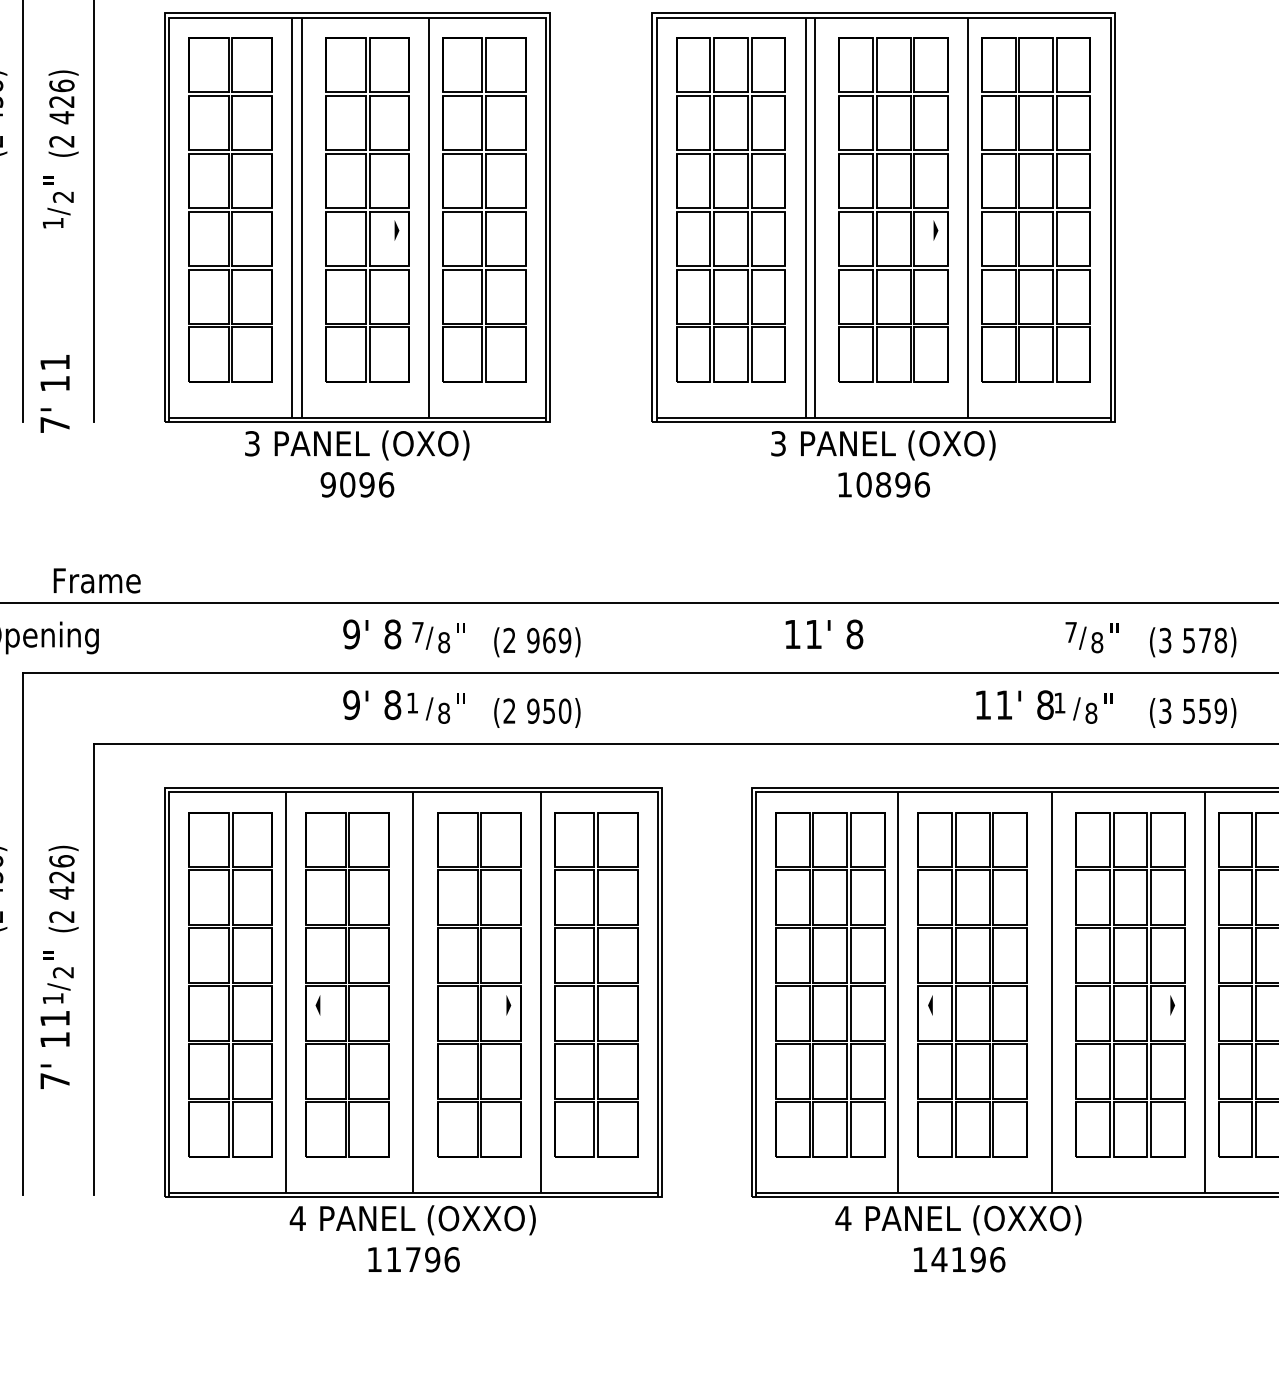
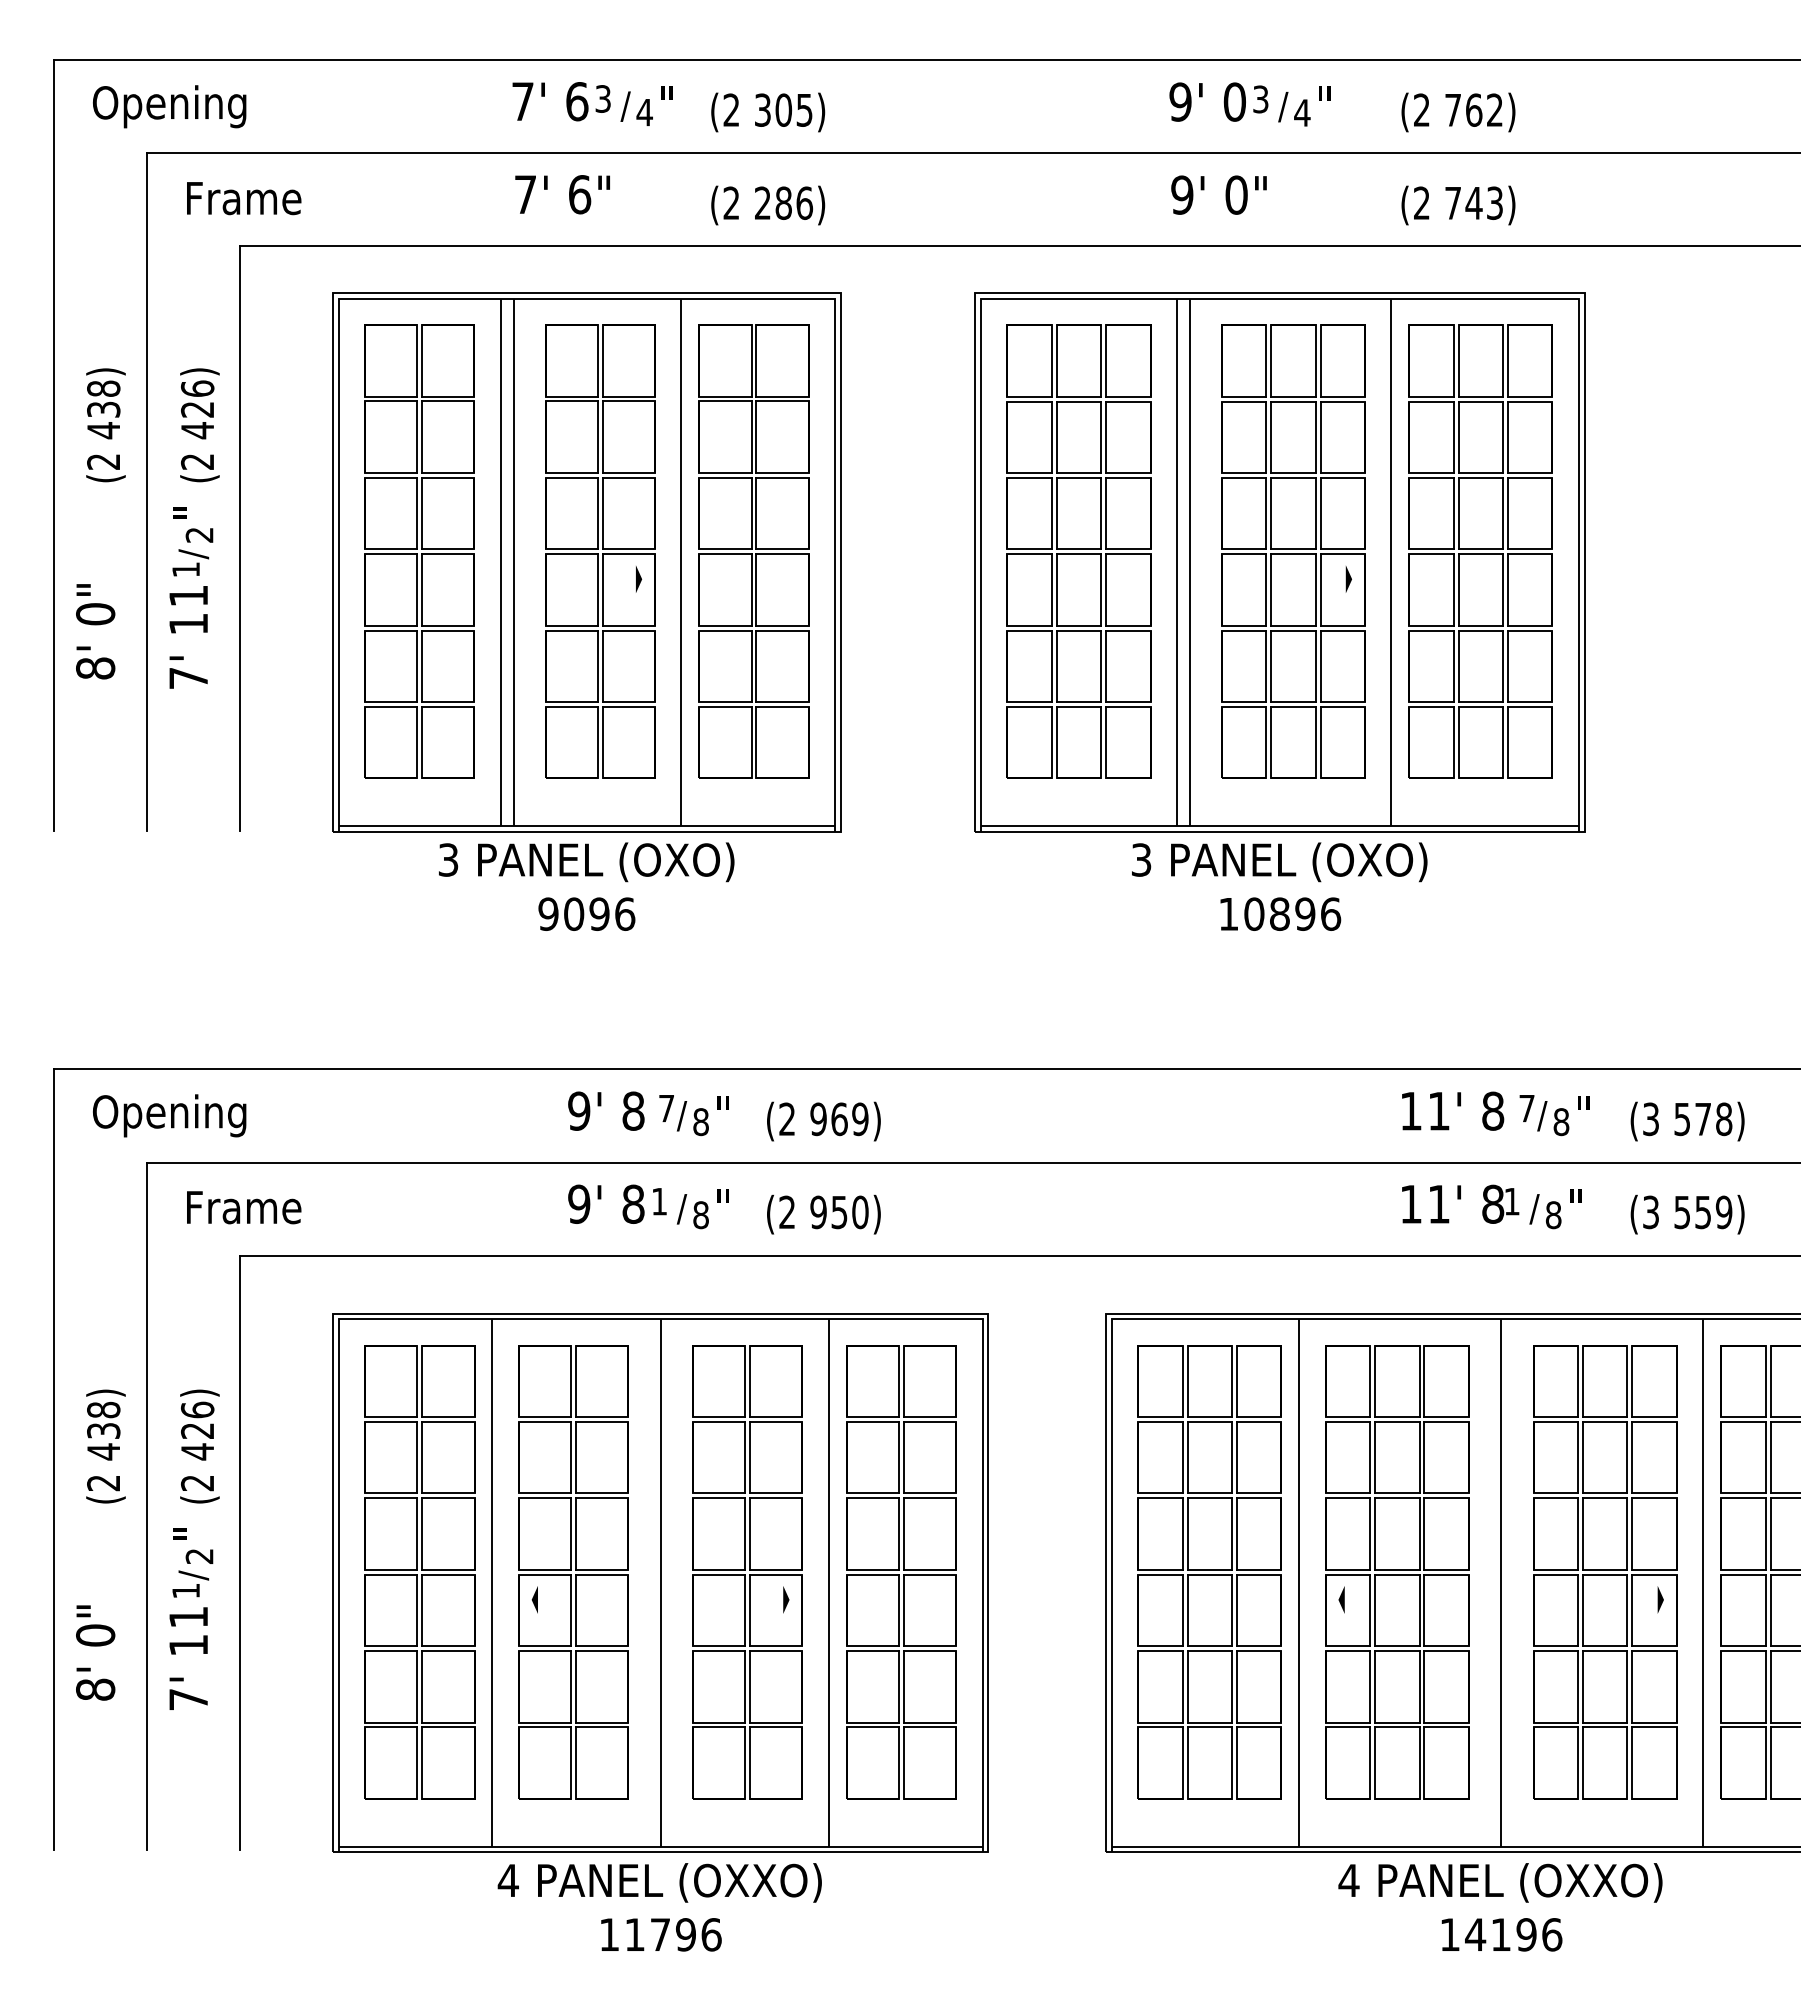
text: (54, 393) -> (188, 637), moved
text: (97, 580) -> (244, 1207), moved
text: (824, 633) -> (1453, 1110), moved
text: (958, 1238) -> (1500, 1907), moved

